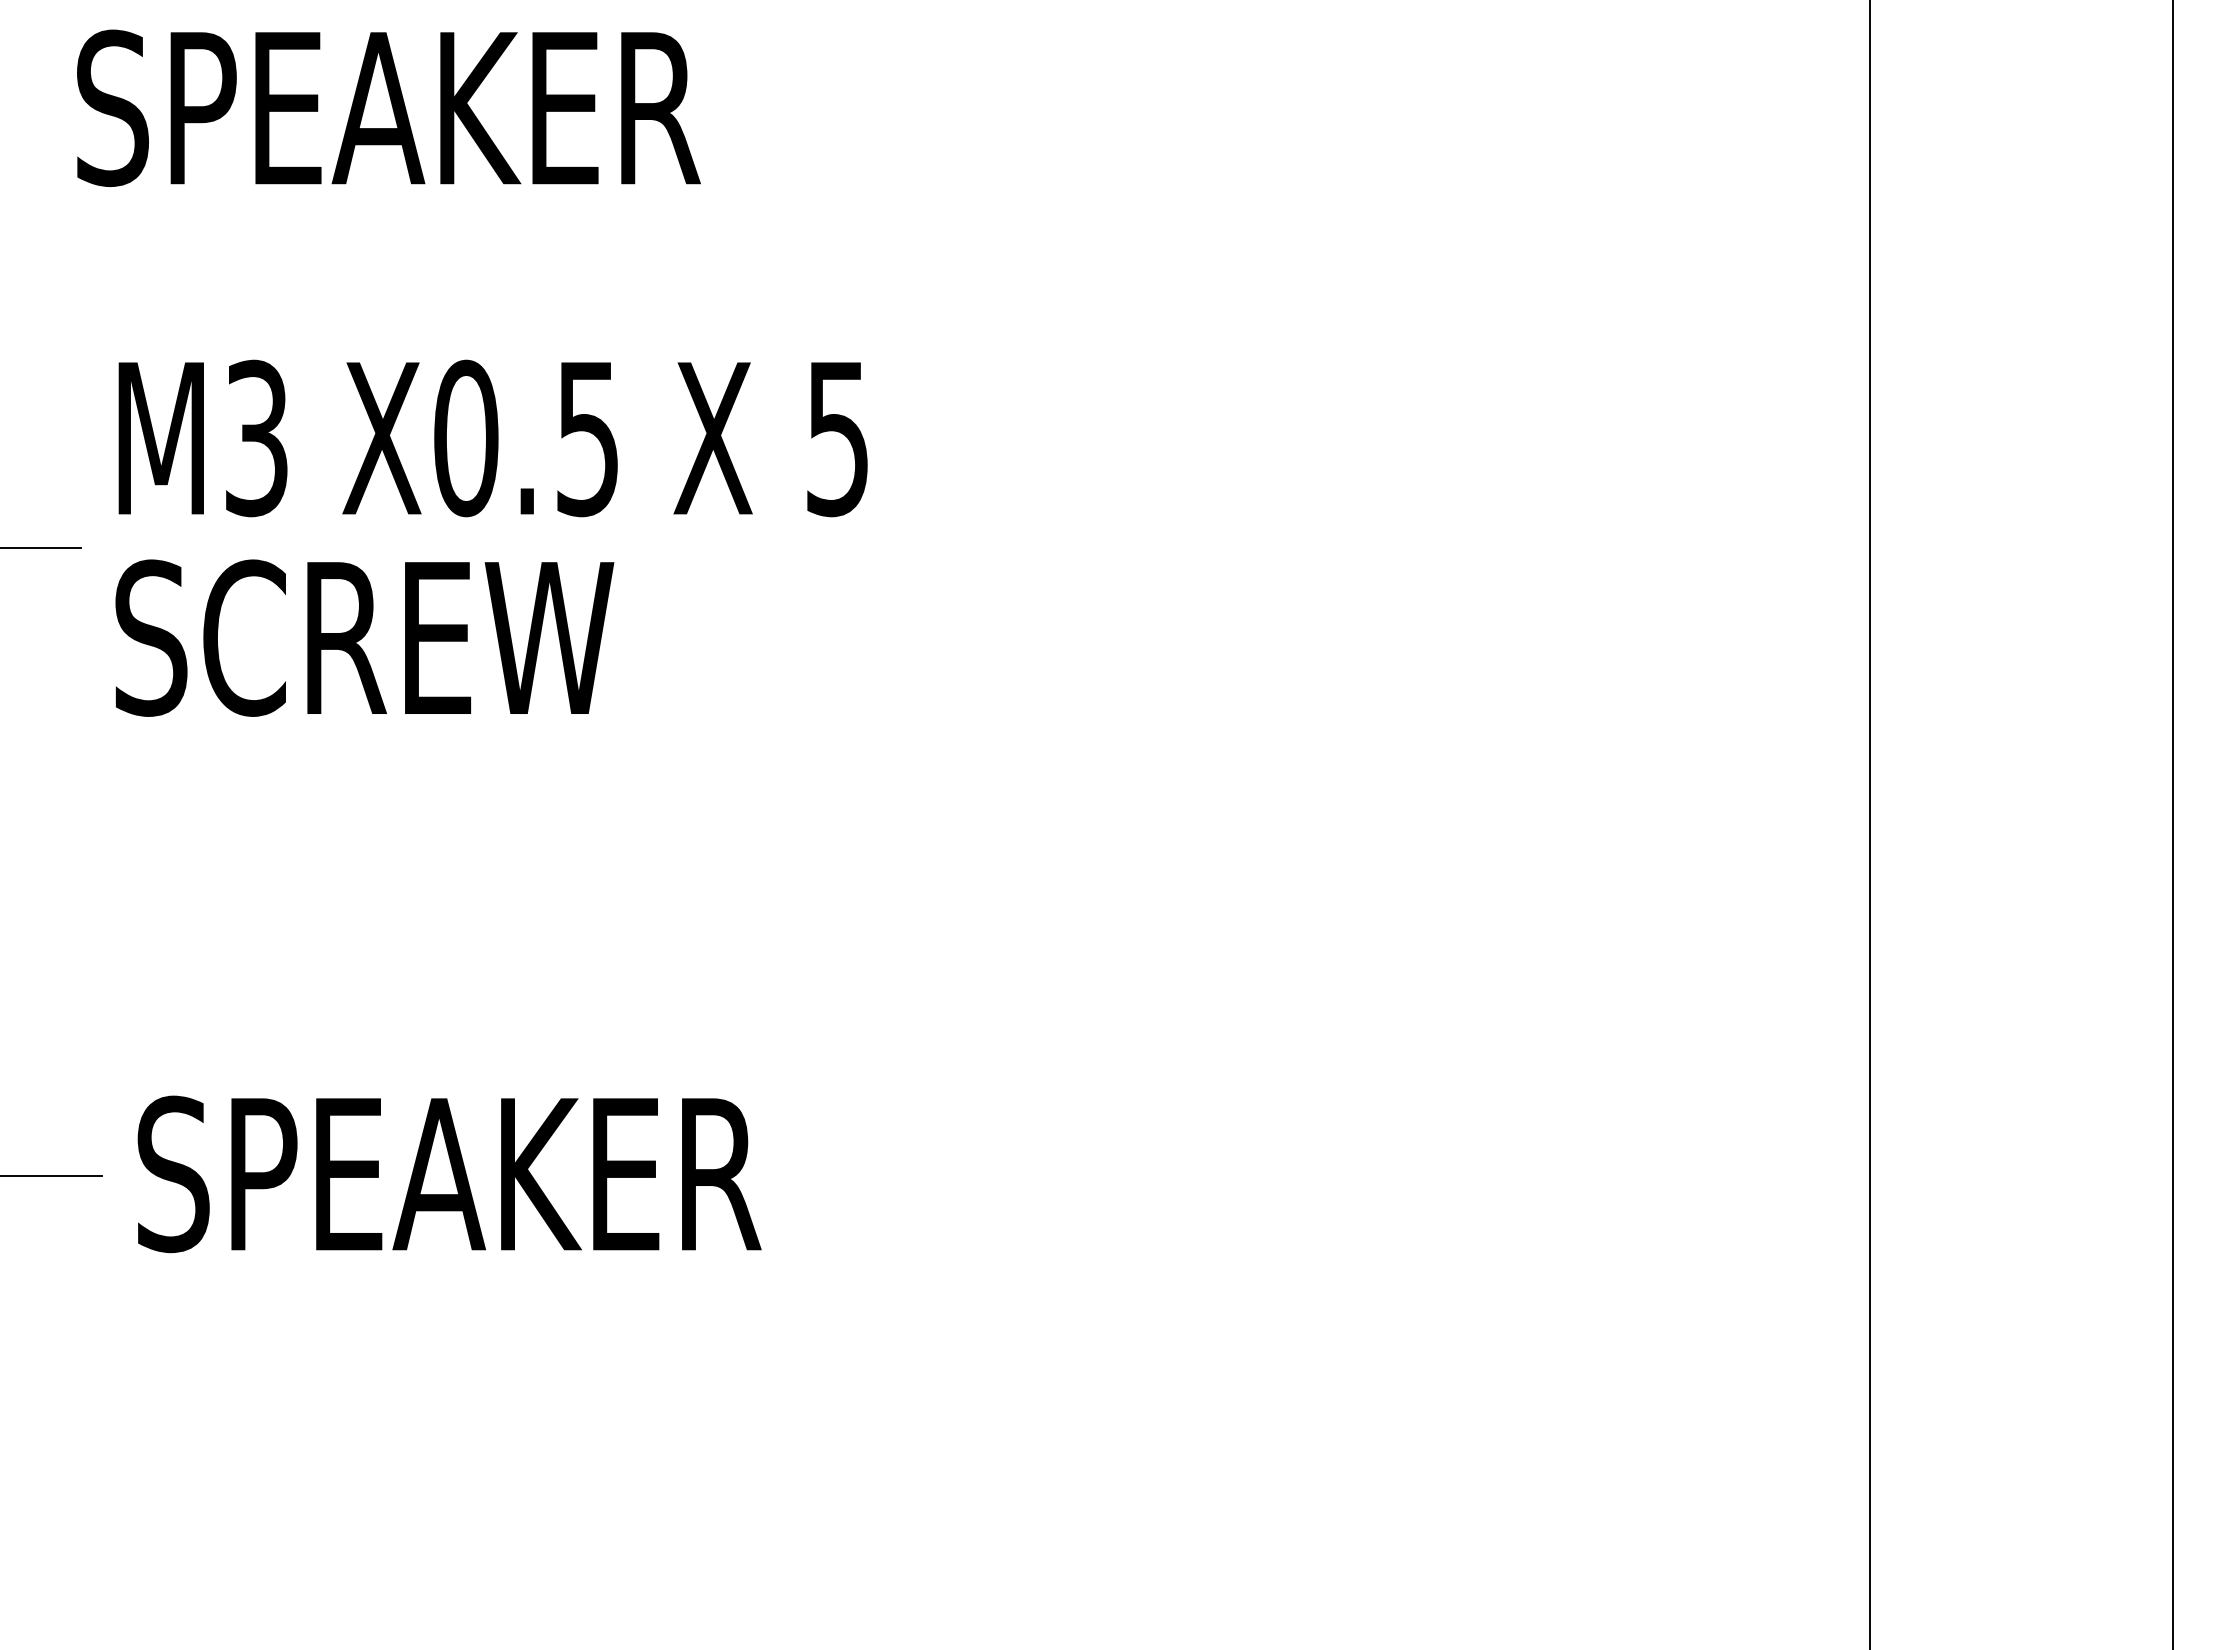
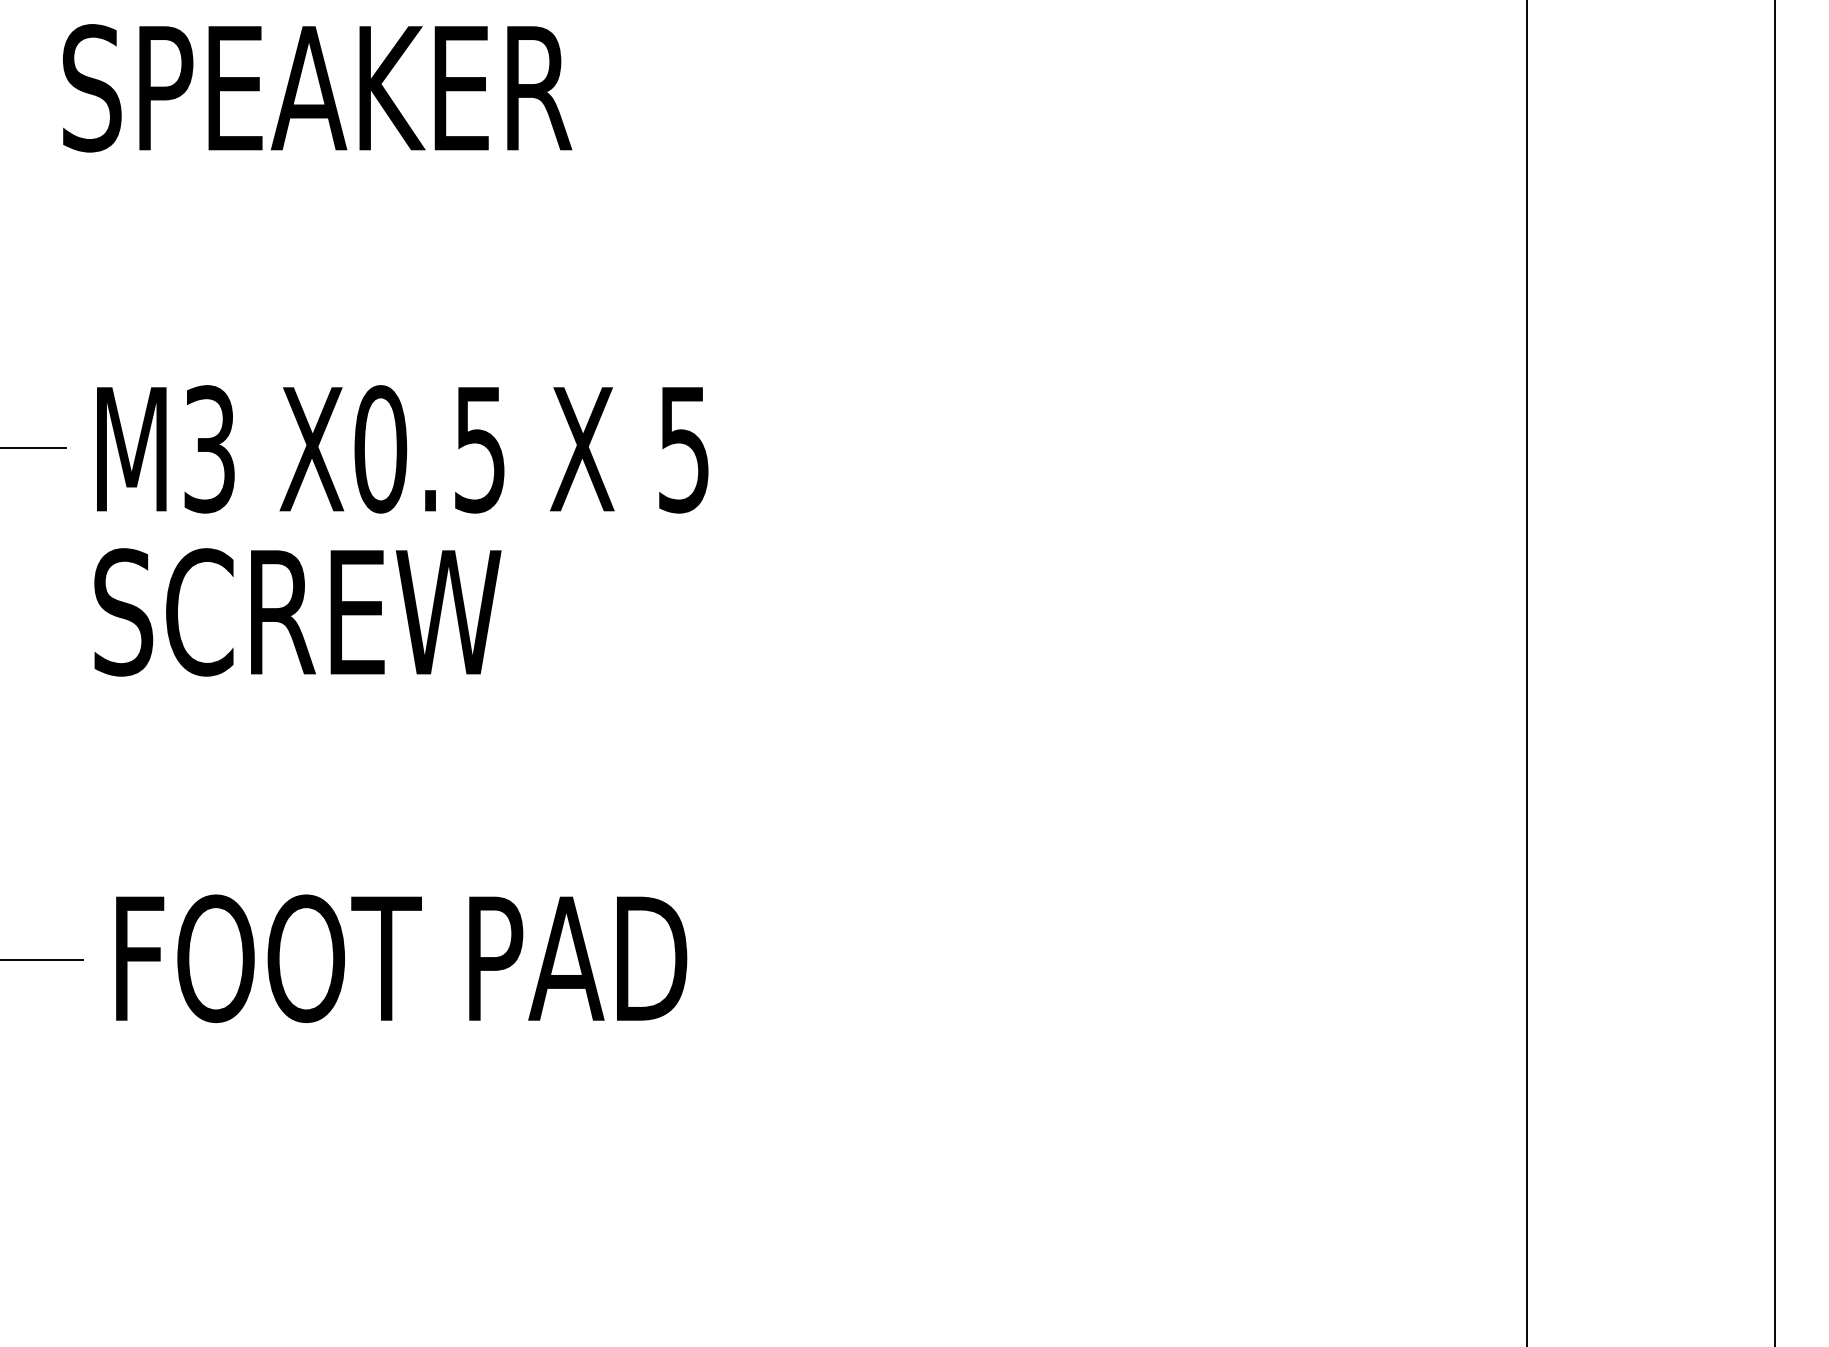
text: (491, 537) -> (401, 530), moved
text: (489, 1174) -> (399, 958), SPEAKER -> FOOT PAD

